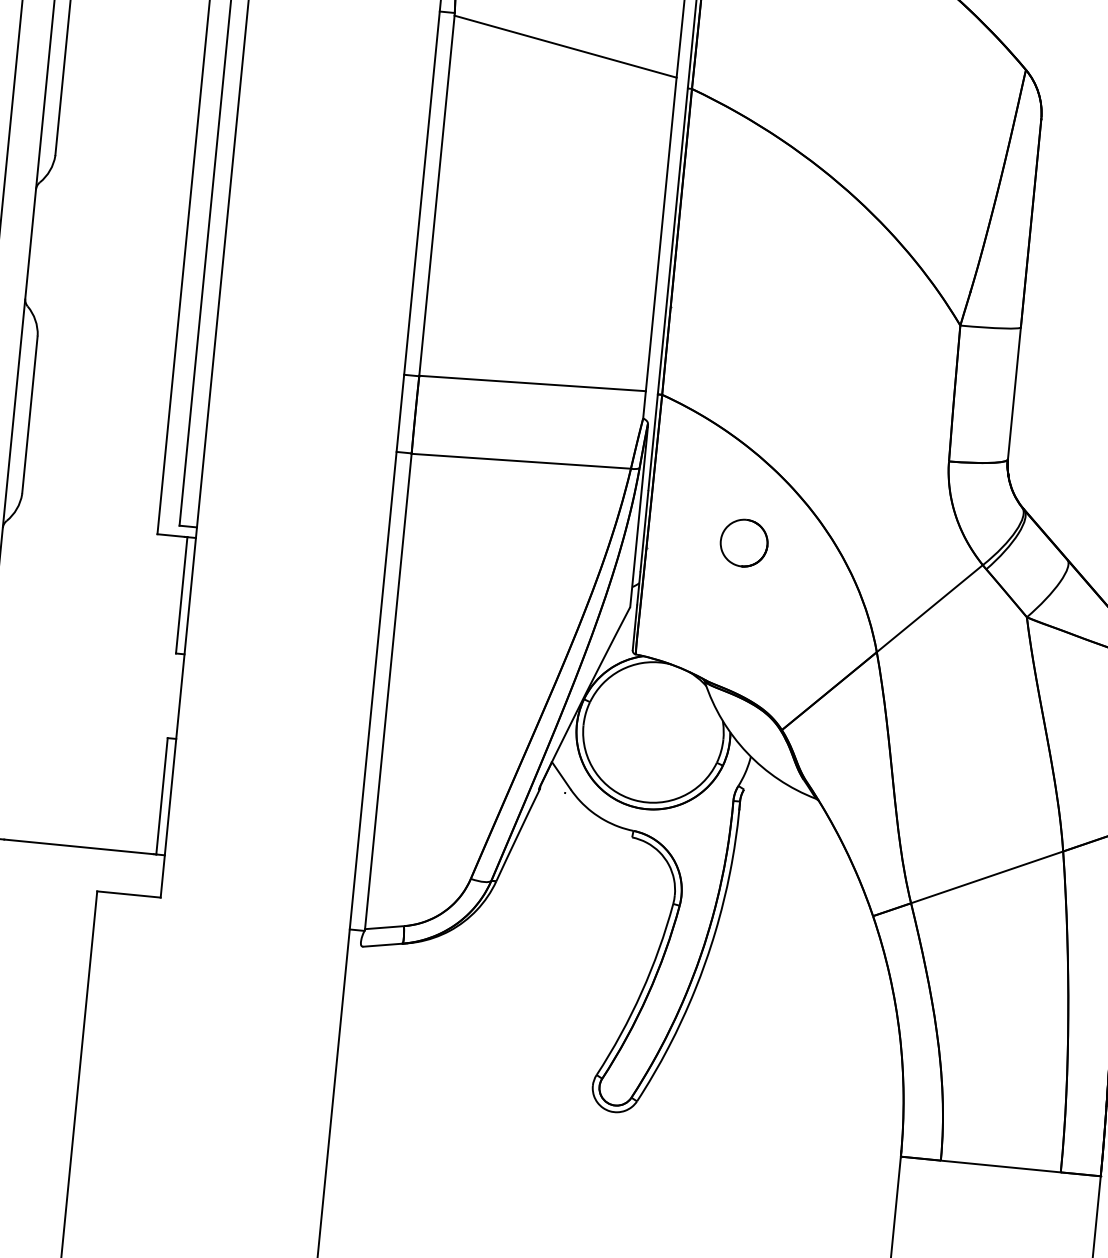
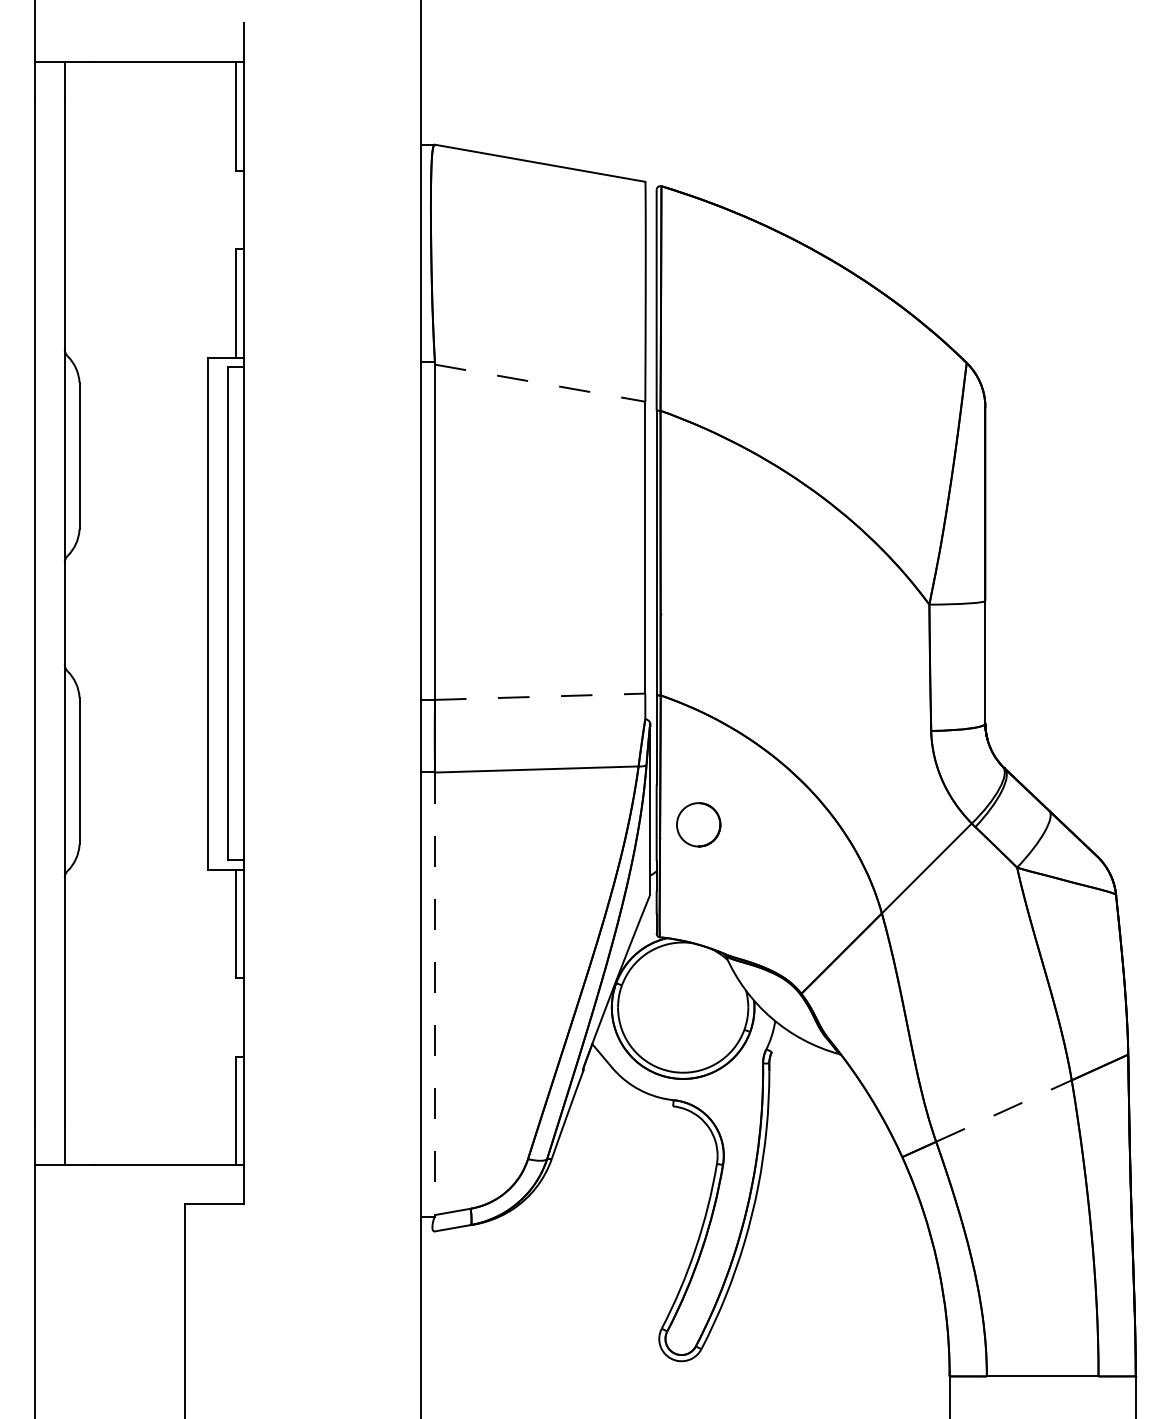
line: (565, 47) -> (540, 383), solid -> dashed
line: (532, 383) -> (540, 696), solid -> dashed
part: (743, 542) -> (698, 824), moved
line: (388, 692) -> (435, 994), solid -> dashed
line: (987, 876) -> (1004, 1110), solid -> dashed

